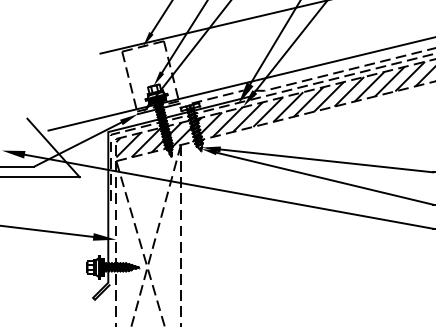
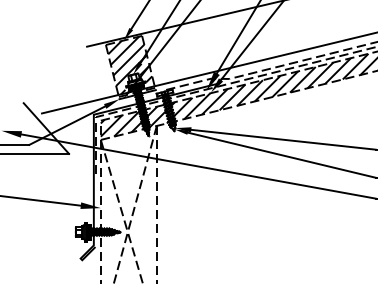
hatch: (150, 75) -> (130, 65), added

